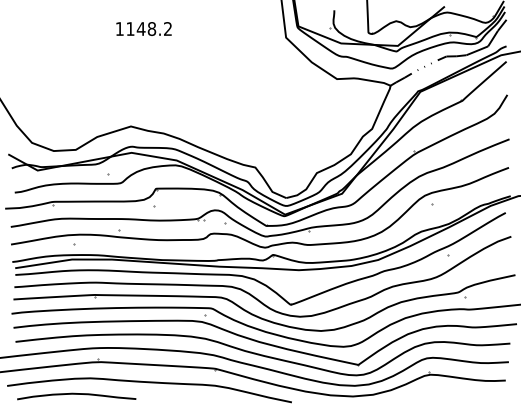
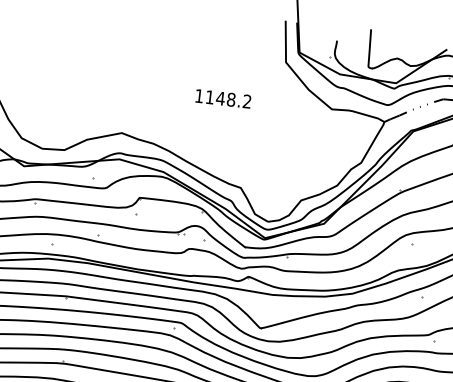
text: (143, 28) -> (222, 98), moved

